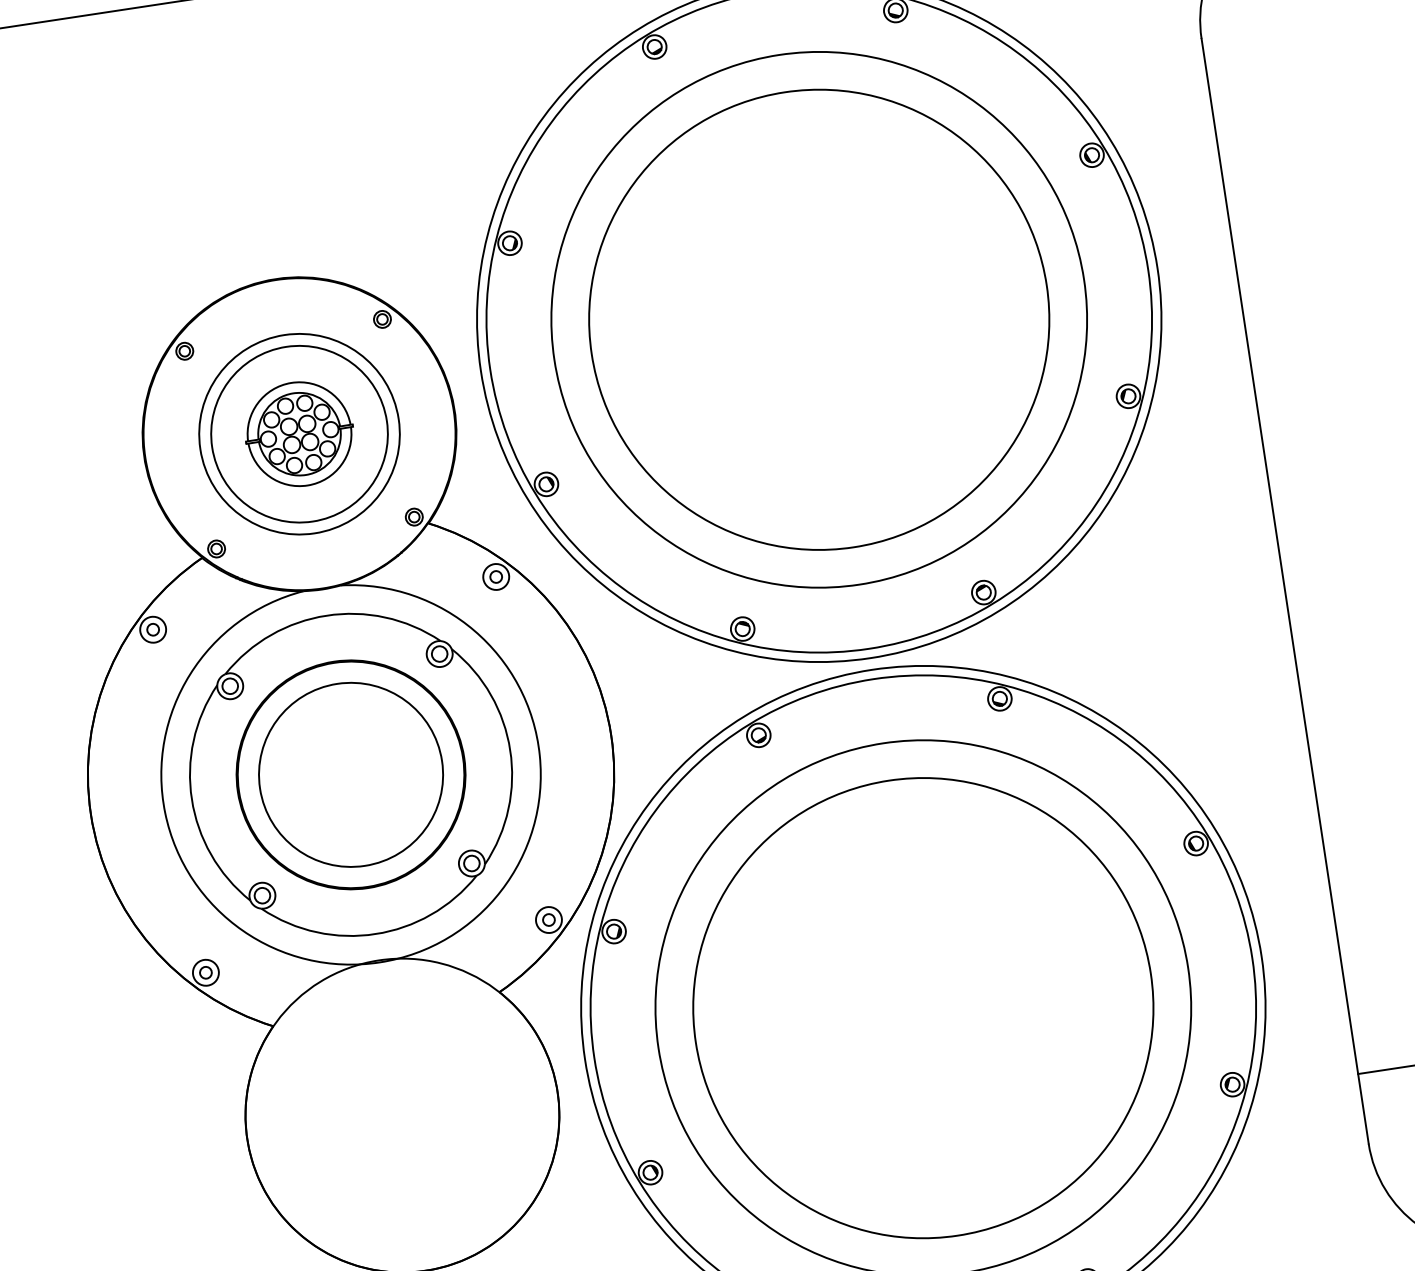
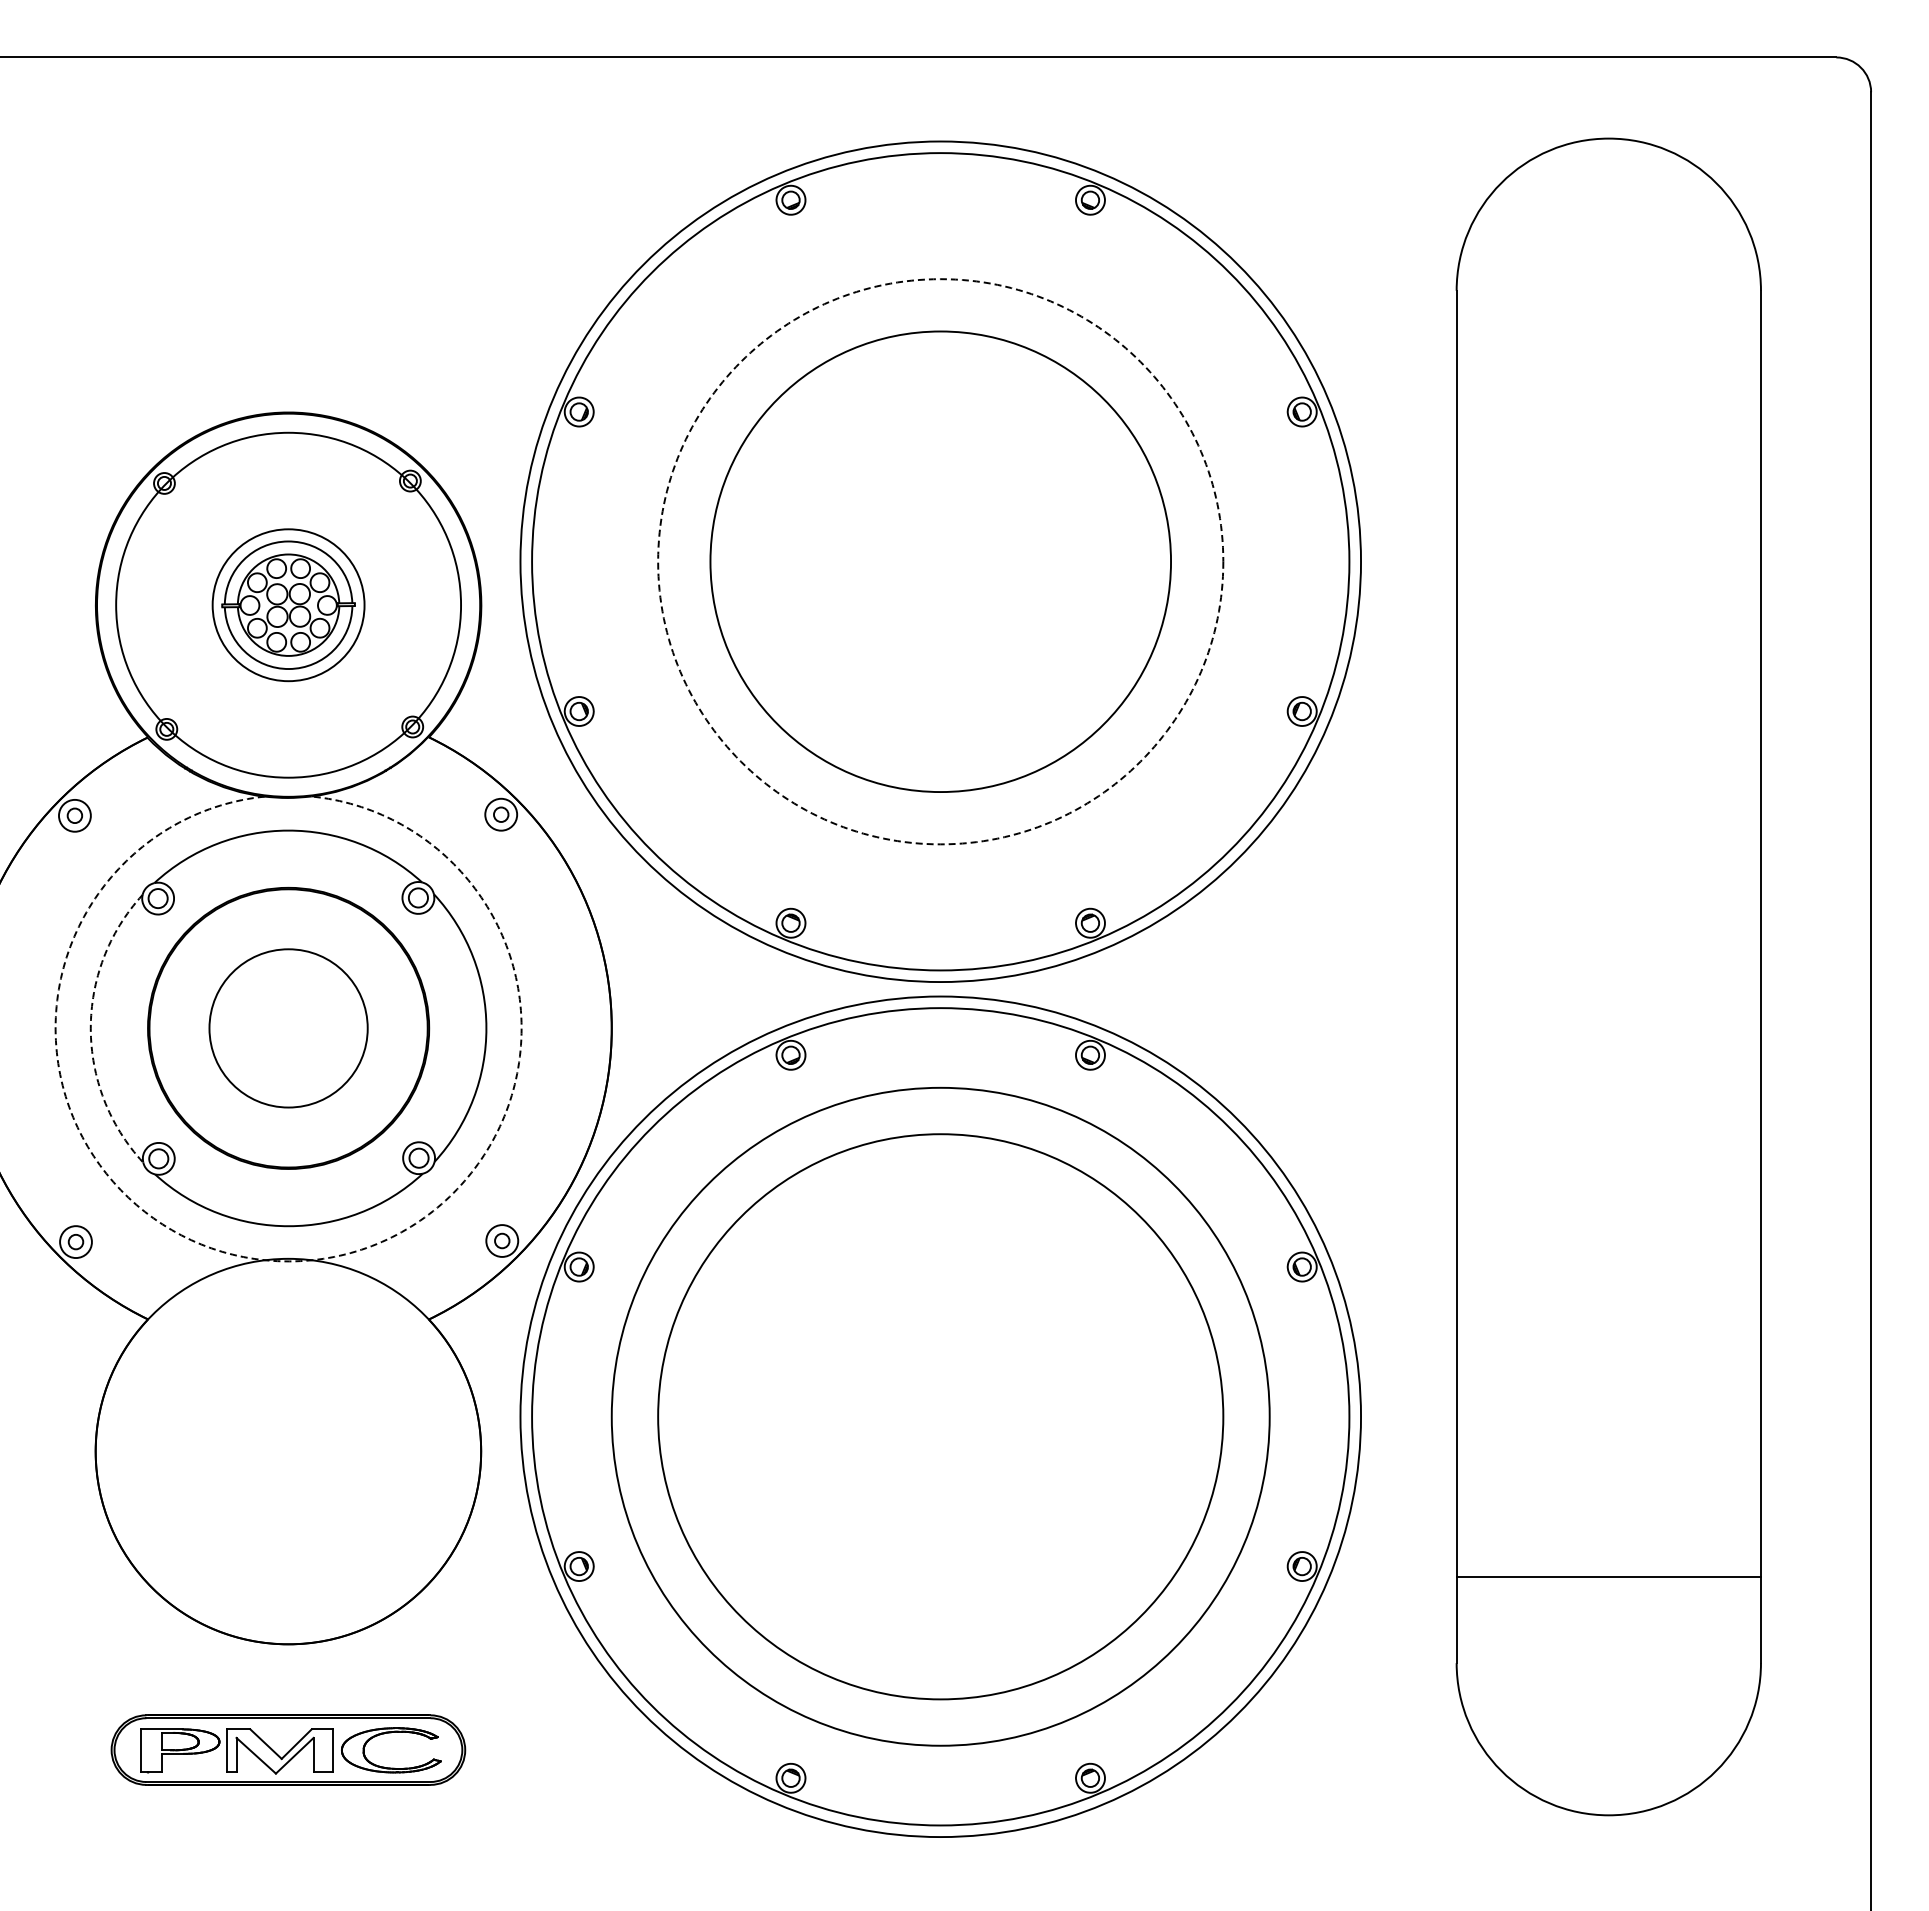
circle: (819, 319) -> (940, 561), size x0.7
circle: (819, 319) -> (940, 561), solid -> dashed
circle: (299, 433) -> (288, 604), size x0.7
circle: (299, 434) -> (288, 605), size x1.4
circle: (350, 774) -> (288, 1028), size x0.7
arc: (191, 799) -> (90, 1028), solid -> dashed
arc: (380, 962) -> (289, 1261), solid -> dashed

